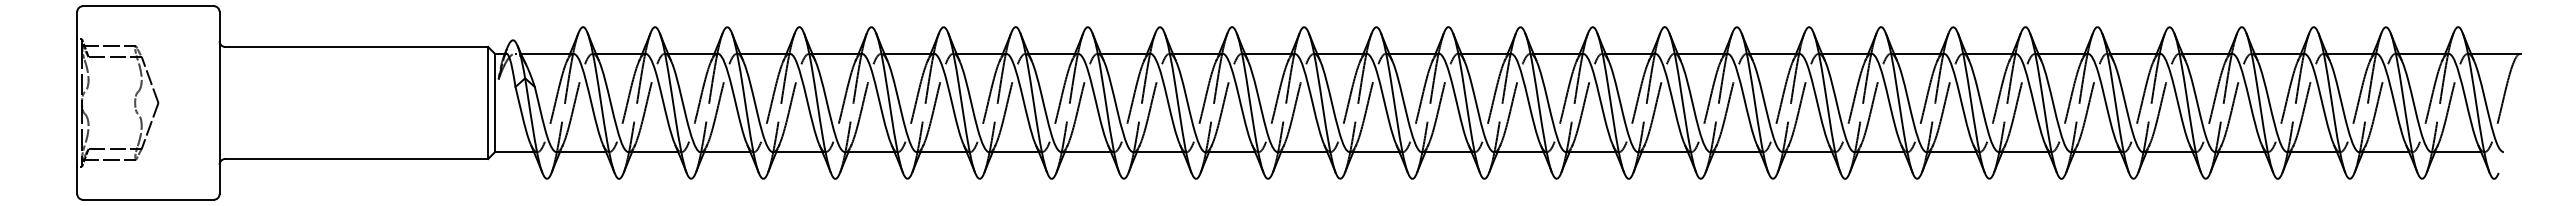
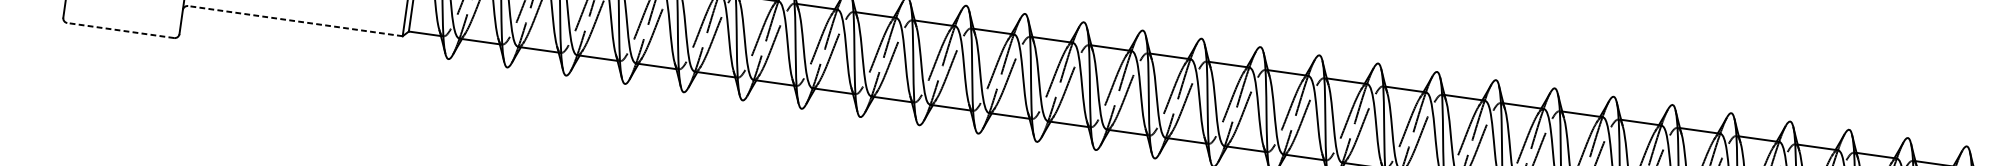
line: (356, 158) -> (295, 20), solid -> dashed
line: (147, 199) -> (120, 30), solid -> dashed

